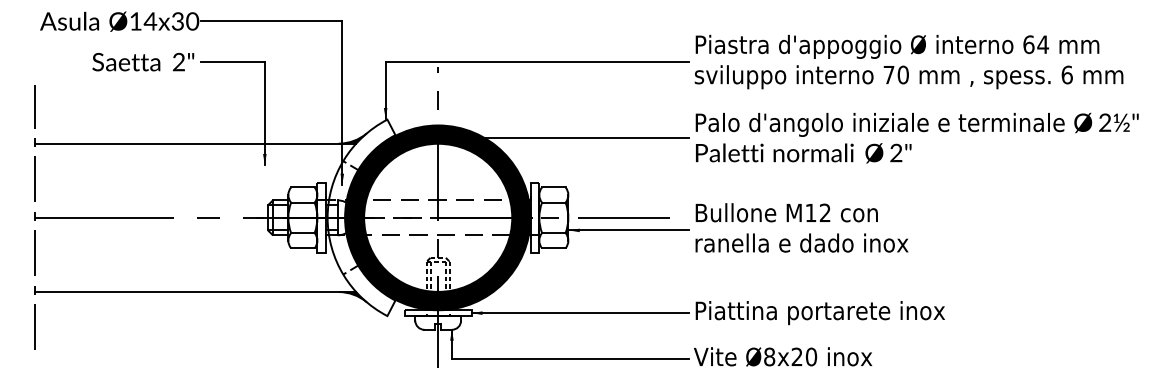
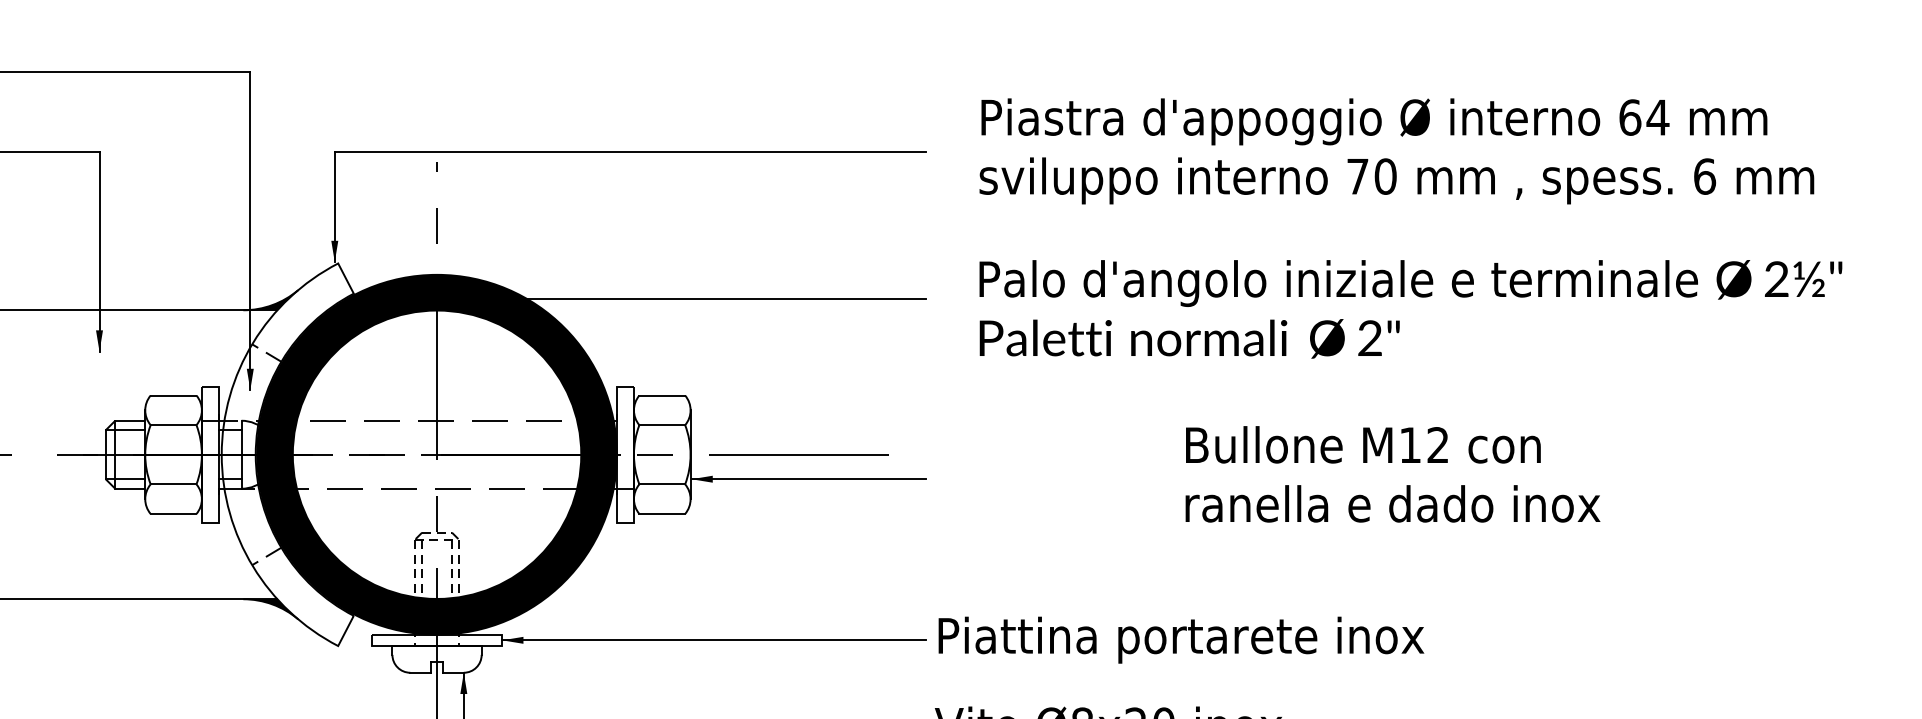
text: (908, 61) -> (1395, 150), moved
text: (916, 137) -> (1409, 308), moved
text: (801, 227) -> (1391, 473), moved

